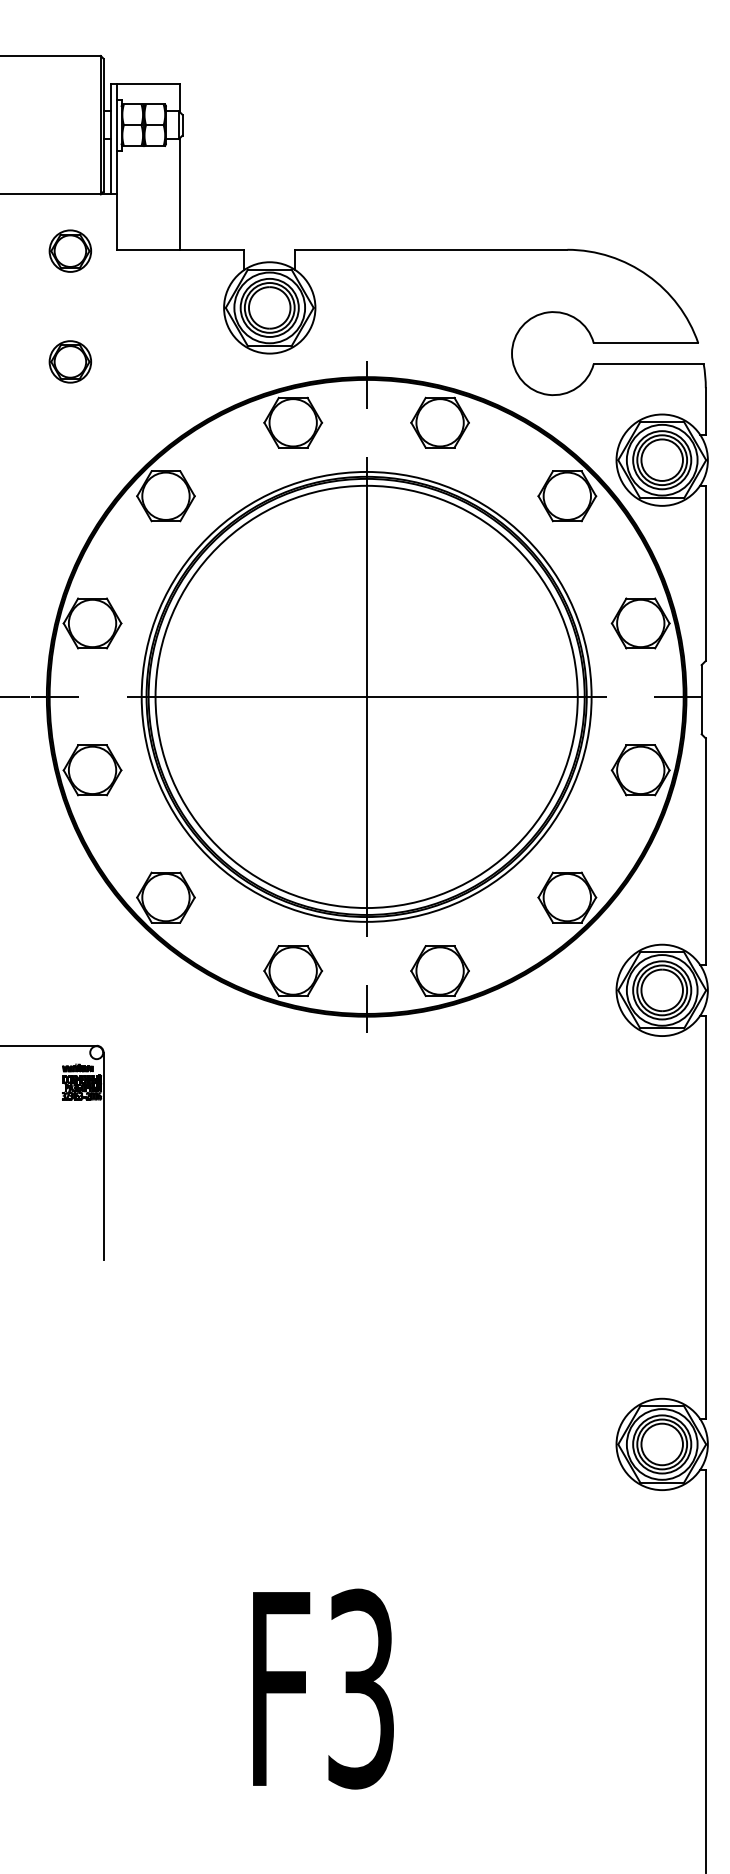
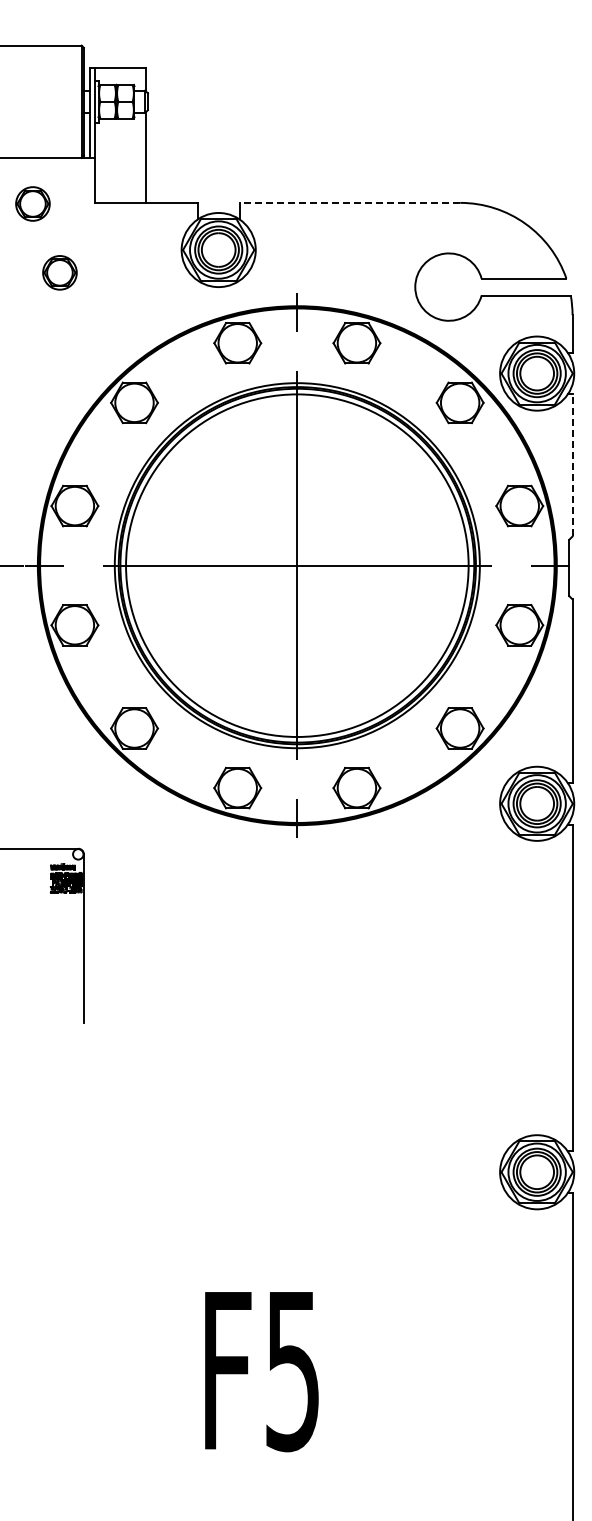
line: (430, 249) -> (349, 202), solid -> dashed
part: (69, 250) -> (32, 203), moved
part: (69, 361) -> (59, 272), moved
line: (705, 572) -> (572, 464), solid -> dashed
text: (360, 1688) -> (292, 1370), F3 -> F5

